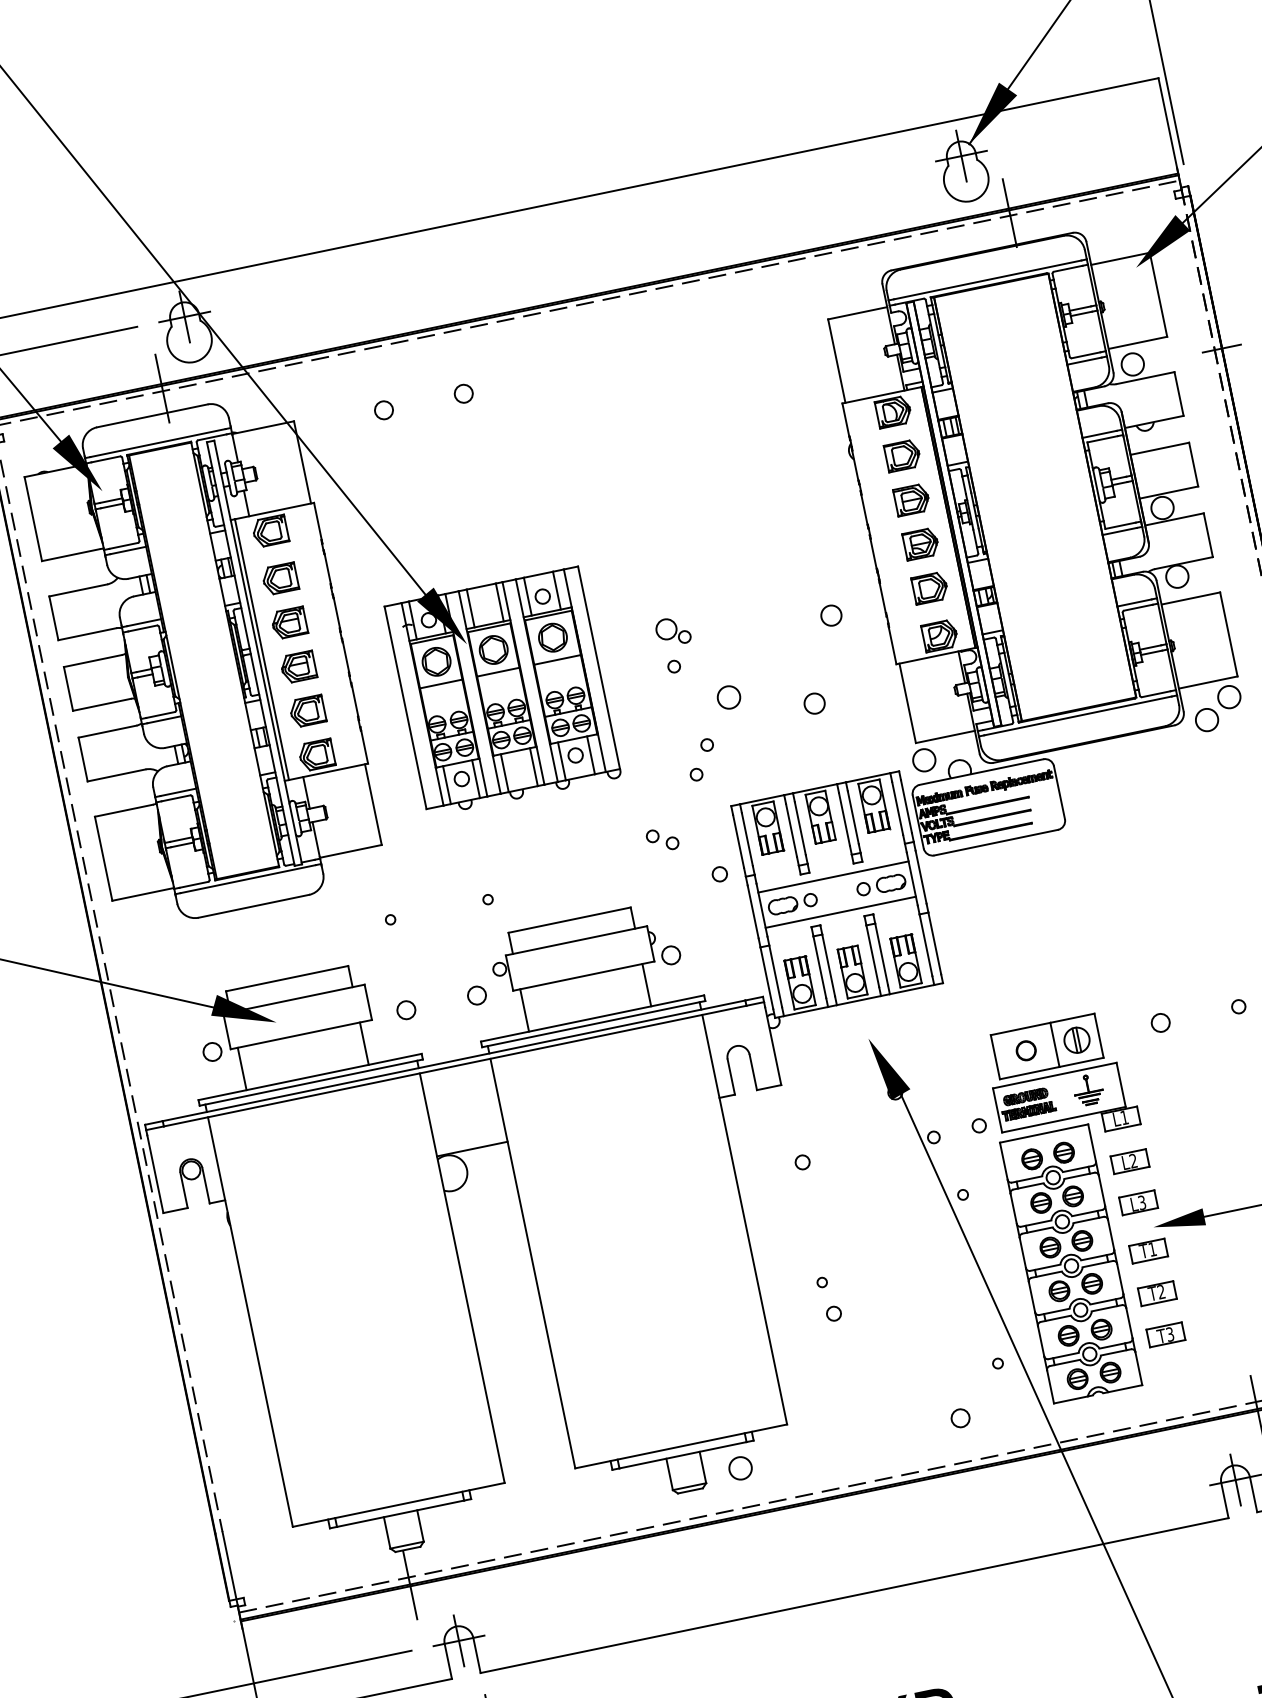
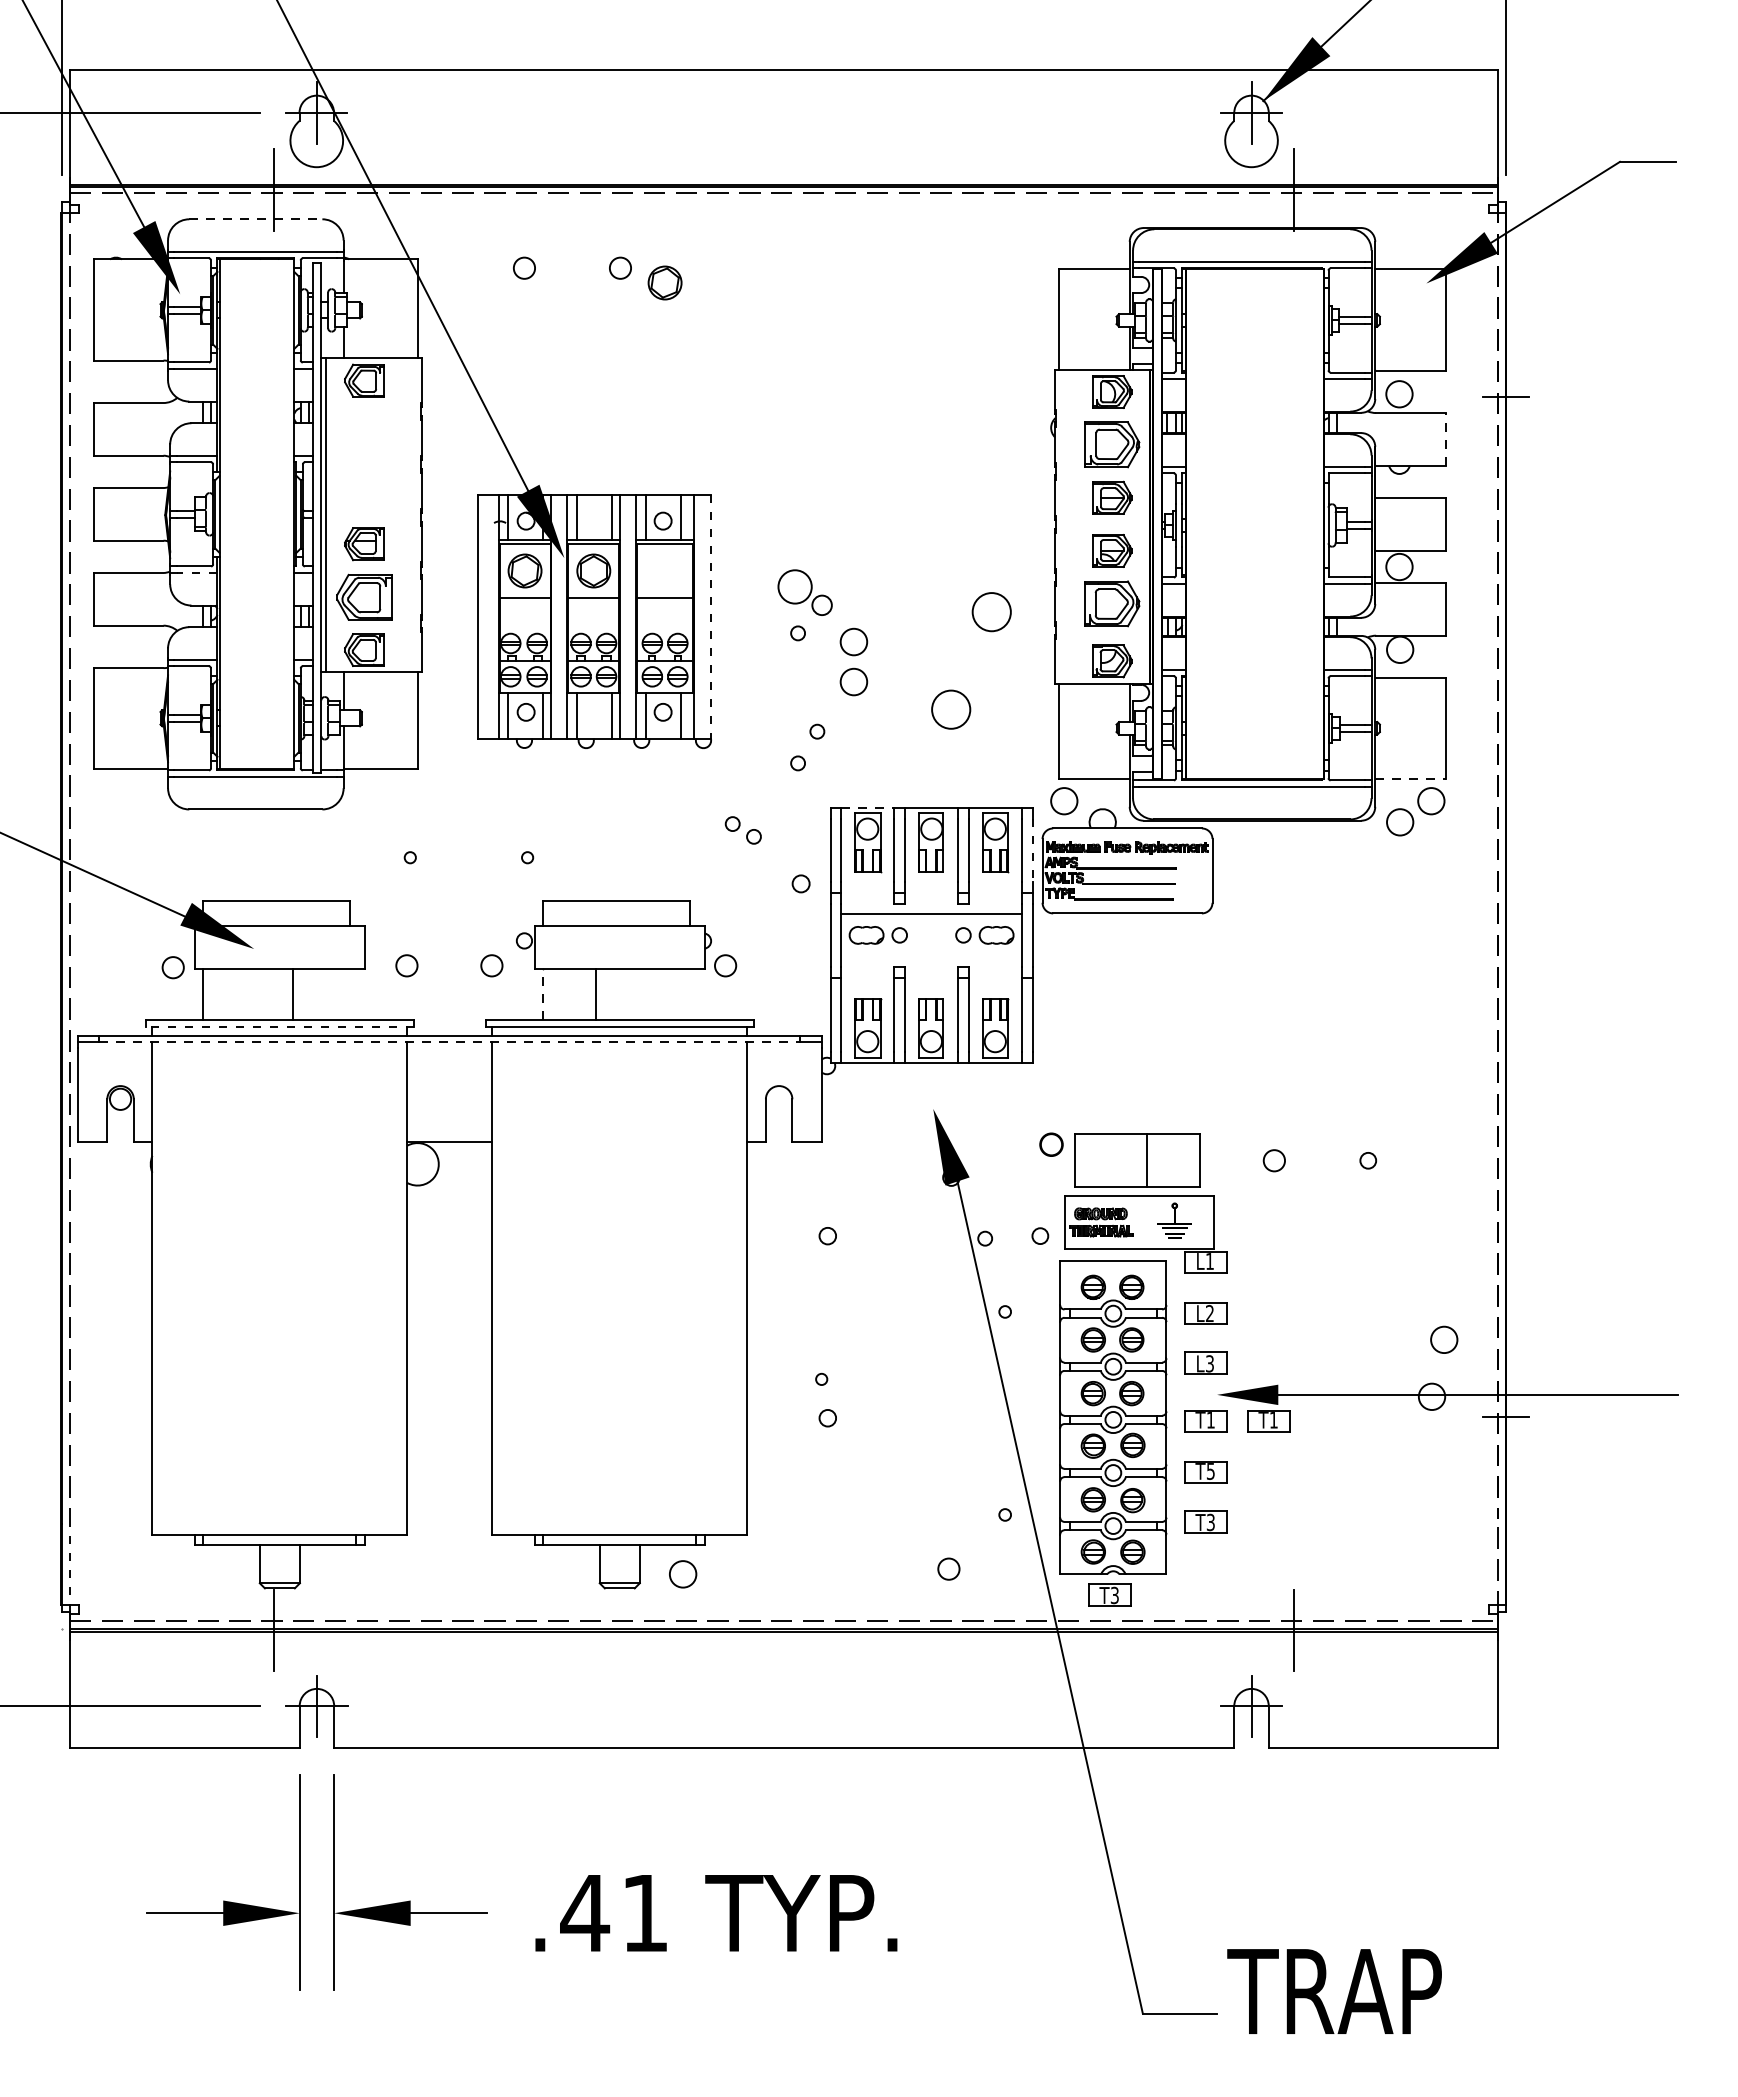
line: (1178, 393) -> (1445, 438), solid -> dashed
line: (152, 416) -> (255, 219), solid -> dashed
part: (902, 455) -> (1112, 444), size x1.4
part: (280, 578) -> (364, 437), removed
part: (930, 588) -> (1112, 604), size x1.4
circle: (831, 615) -> (991, 611), size x1.6
part: (289, 623) -> (364, 491), removed
part: (673, 631) -> (805, 592), size x1.4
part: (552, 637) -> (664, 282), moved
circle: (721, 663) -> (853, 641), added
line: (599, 667) -> (711, 616), solid -> dashed
line: (1209, 682) -> (1411, 779), solid -> dashed
circle: (814, 703) -> (951, 709), size x1.6
part: (307, 711) -> (364, 597), size x1.4
line: (163, 719) -> (196, 572), solid -> dashed
line: (761, 799) -> (867, 807), solid -> dashed
line: (906, 806) -> (1032, 850), solid -> dashed
line: (840, 912) -> (931, 956), removed
line: (646, 984) -> (596, 993), moved
line: (524, 1009) -> (543, 993), solid -> dashed
part: (1076, 1040) -> (1173, 1160), removed
line: (364, 1042) -> (293, 993), moved
circle: (1026, 1050) -> (1051, 1144), moved
line: (454, 1065) -> (449, 1041), solid -> dashed
line: (310, 1082) -> (279, 1026), solid -> dashed
part: (1200, 1240) -> (1268, 1421), added
text: (1161, 1292) -> (1210, 1471), T2 -> T5
part: (1098, 1411) -> (1109, 1594), added
line: (230, 1568) -> (70, 1567), solid -> dashed

